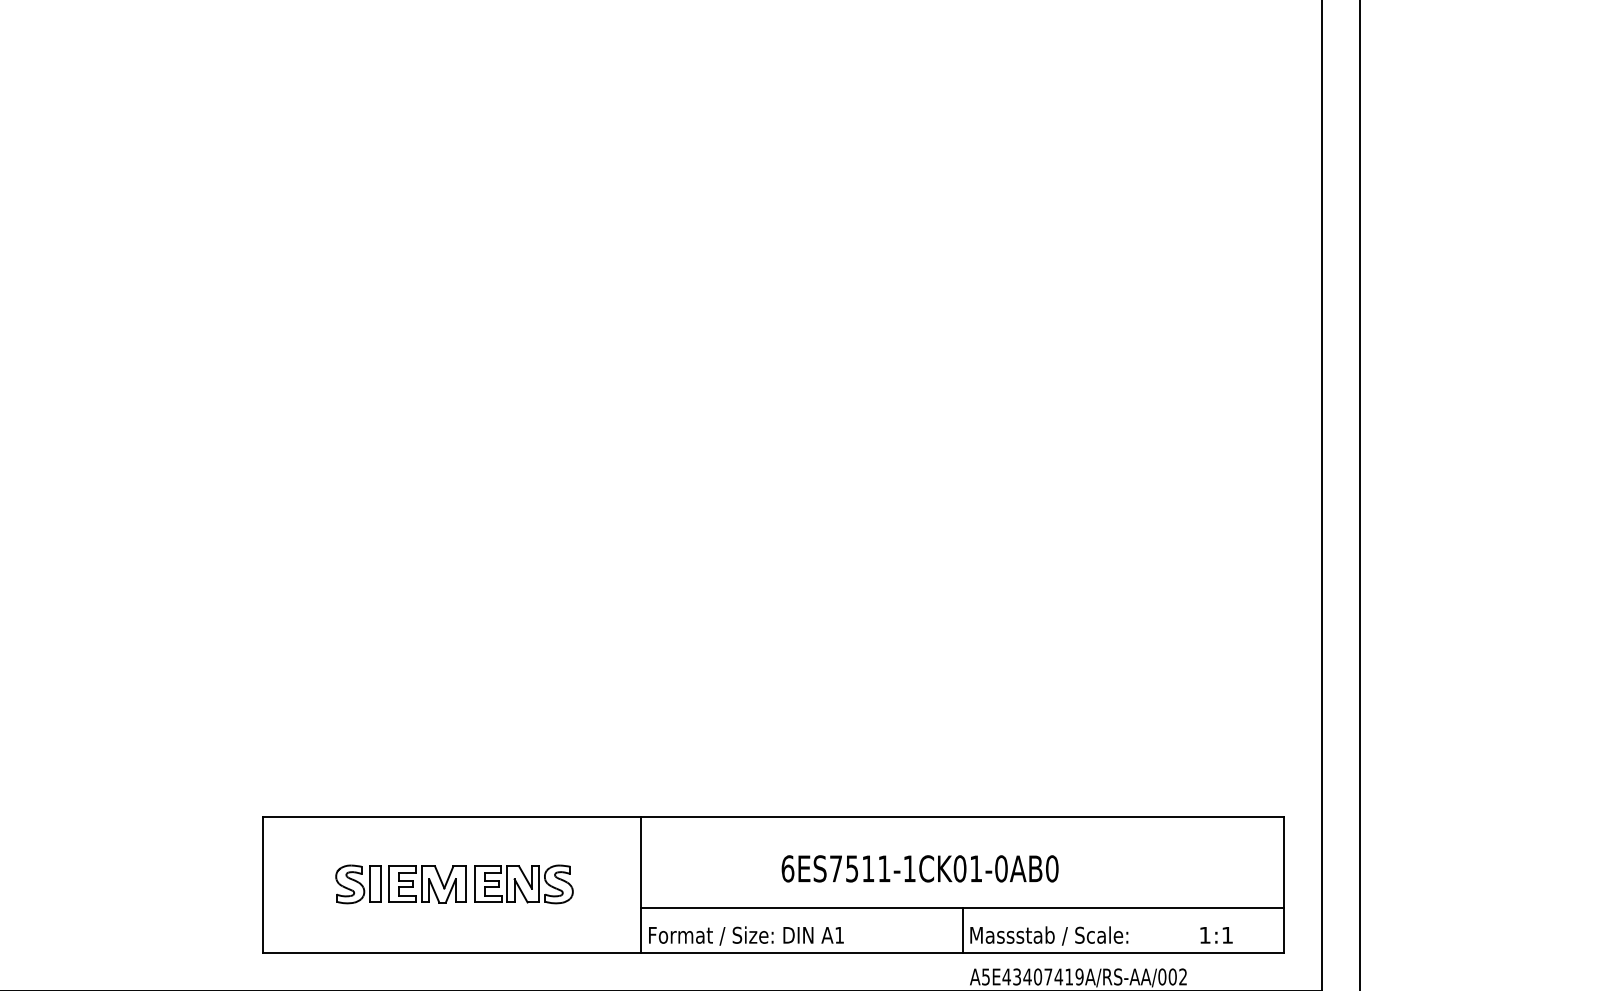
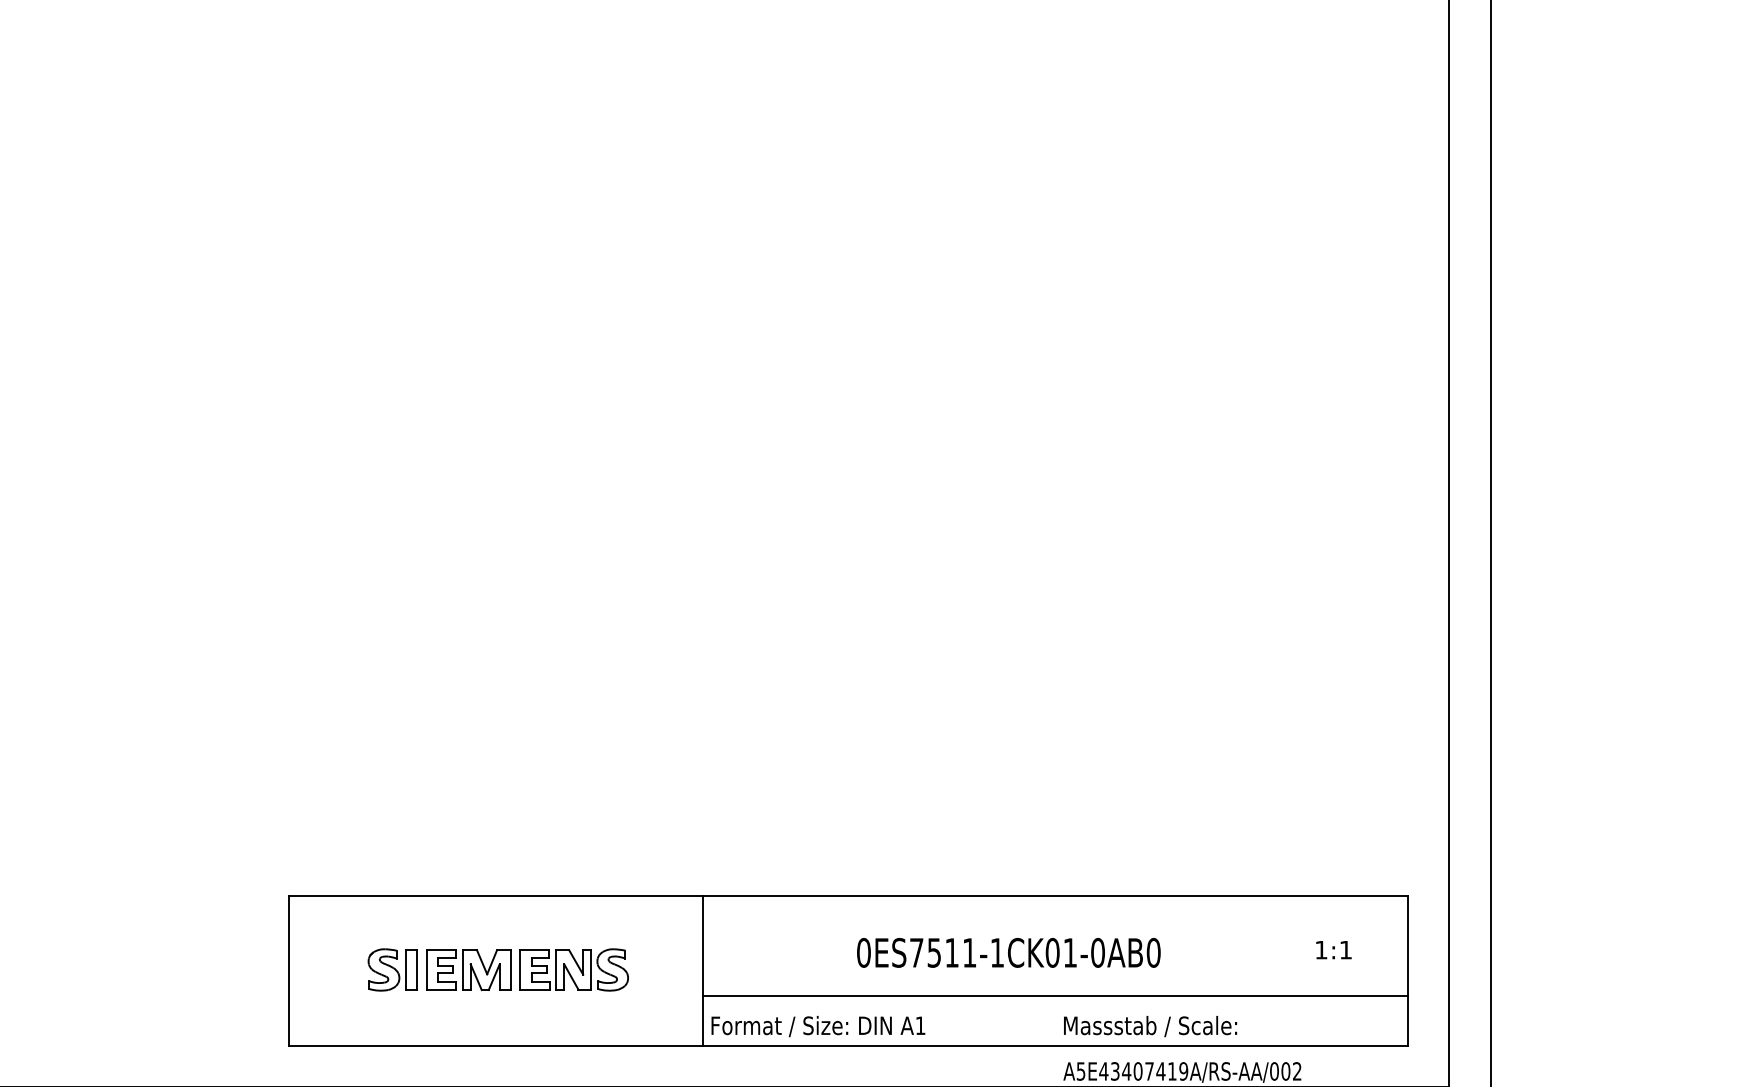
text: (787, 868) -> (863, 952), 6ES7511-1CK01-0AB0 -> 0ES7511-1CK01-0AB0
line: (962, 930) -> (1055, 1020), removed
text: (1216, 935) -> (1333, 950), moved

